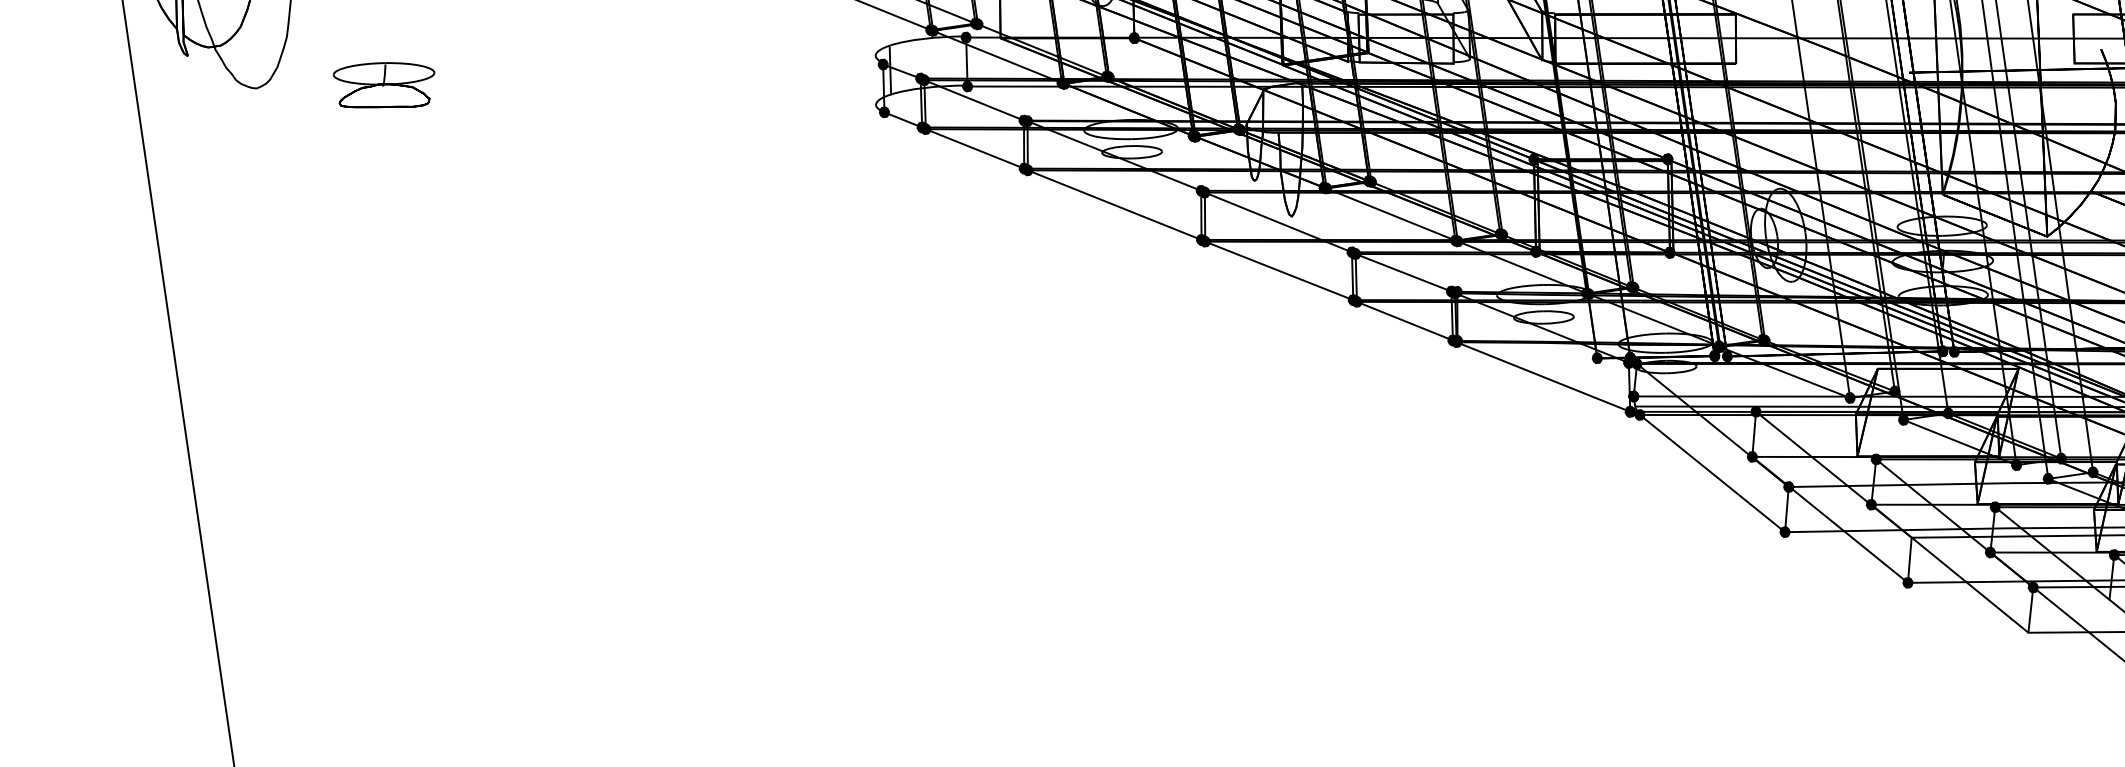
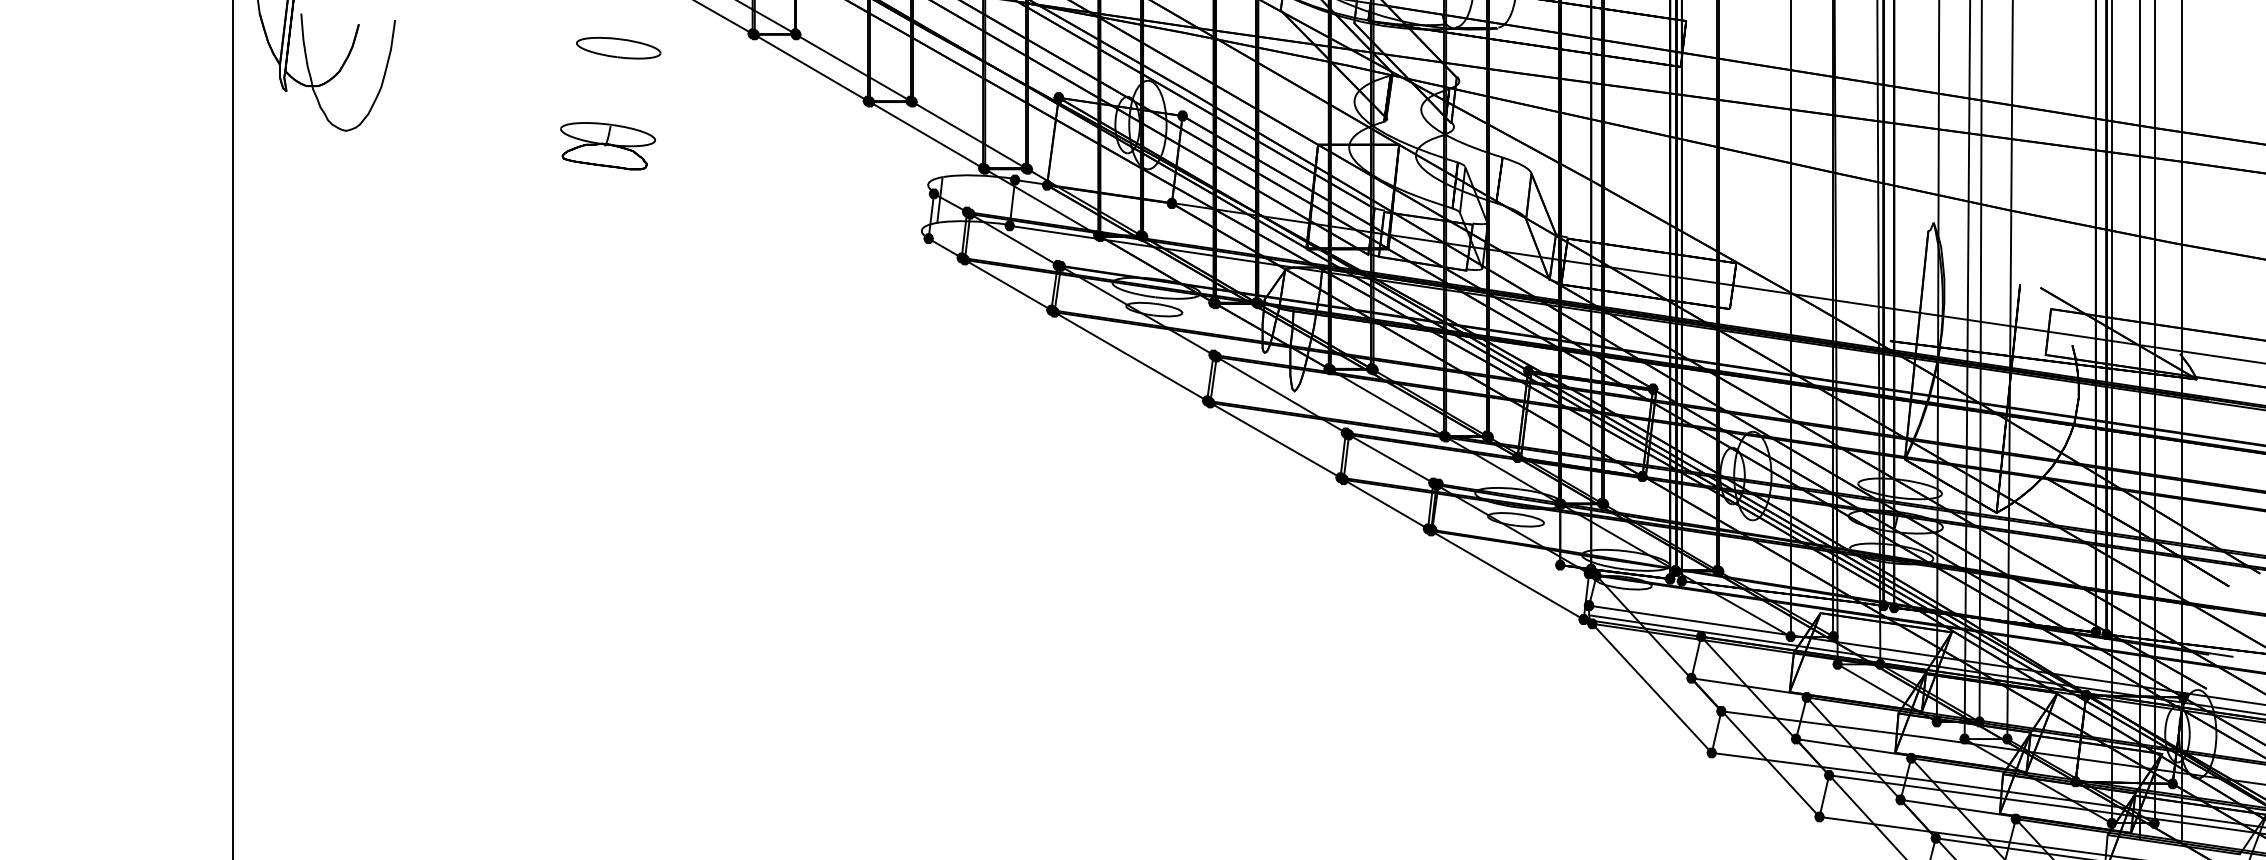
fill: (999, 38) -> (1046, 185), added
part: (386, 86) -> (608, 146), moved
fill: (1911, 537) -> (1828, 775), added

